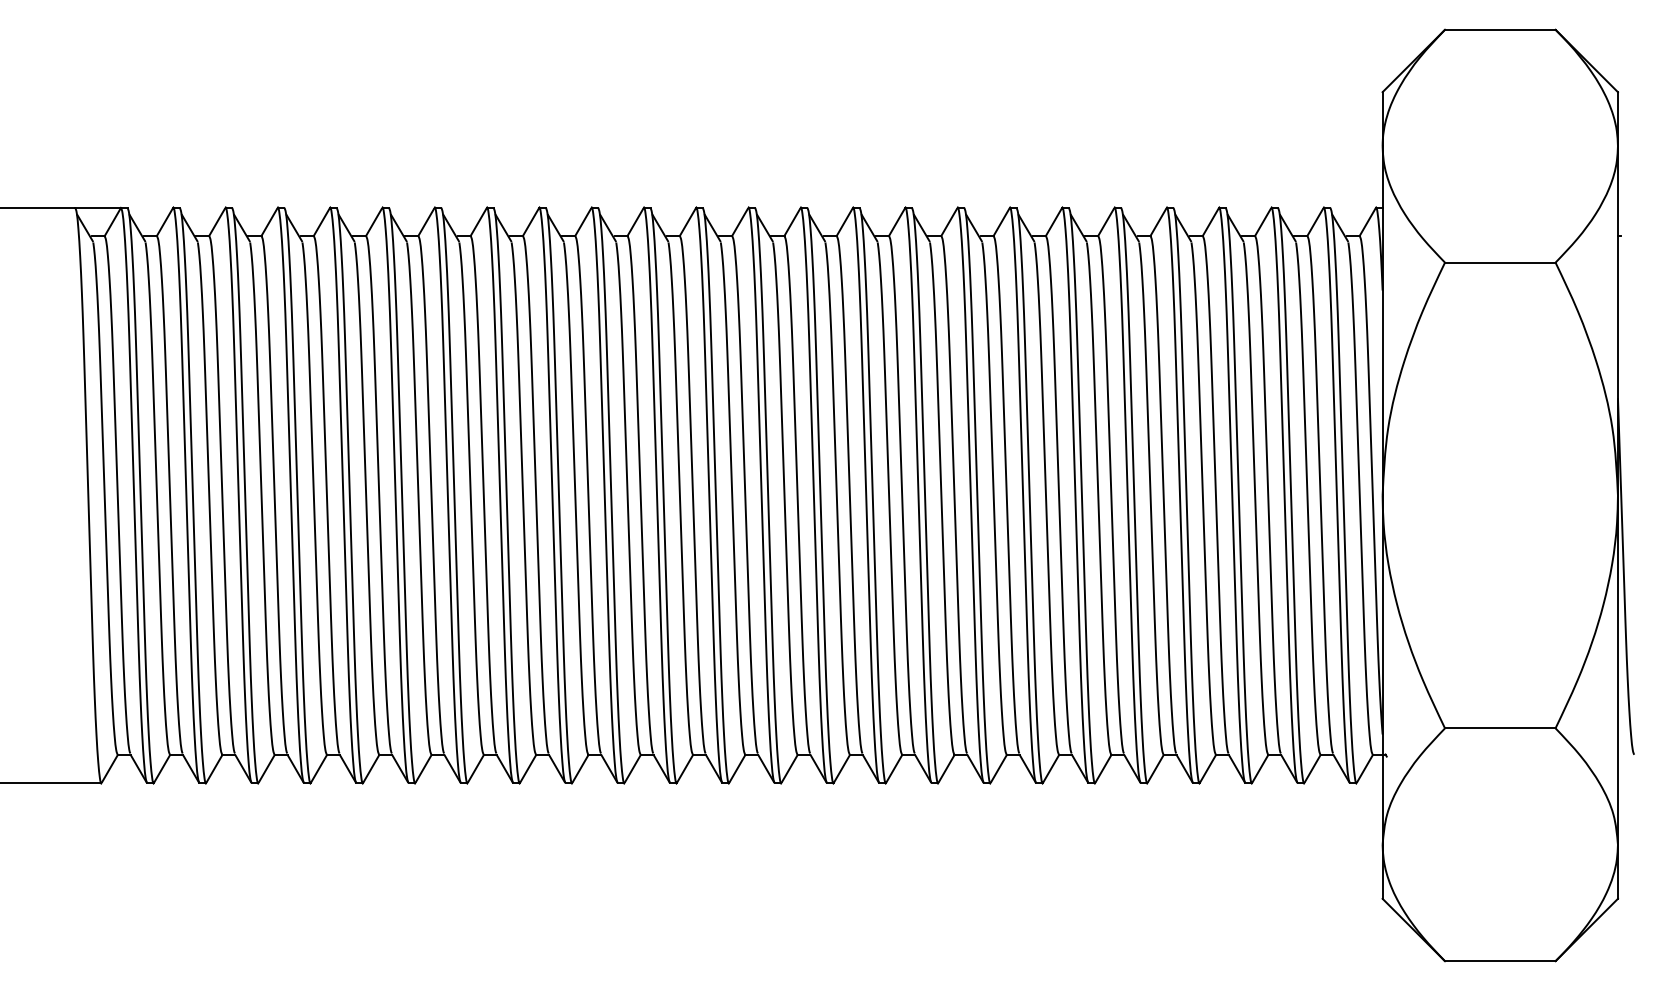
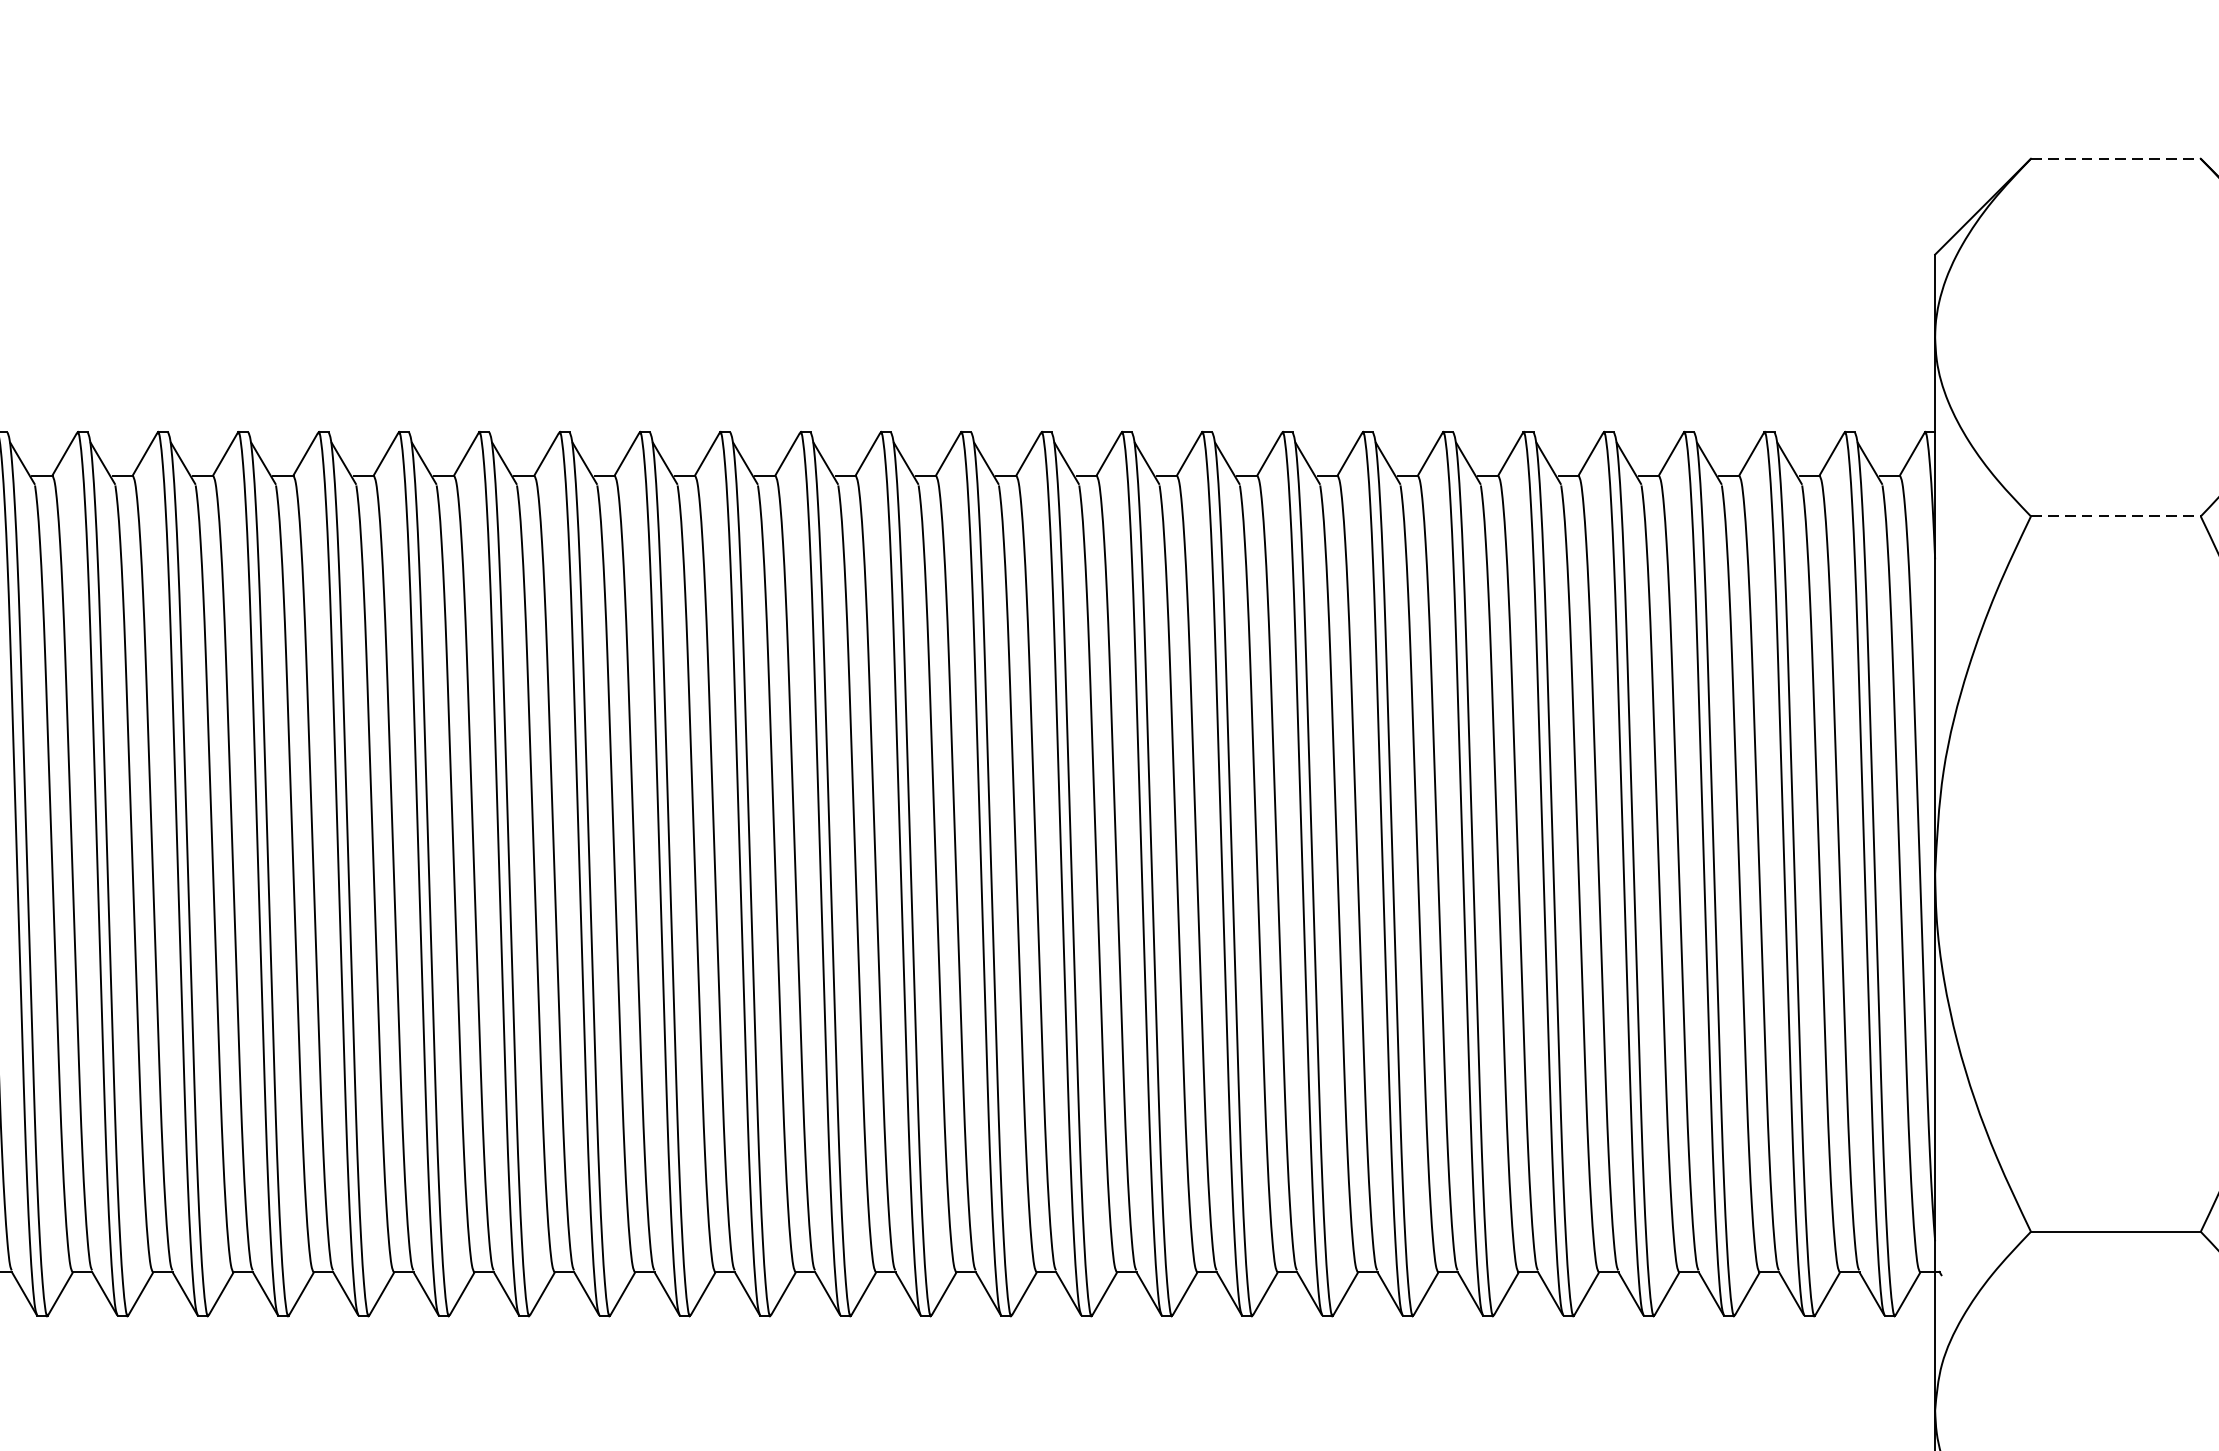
line: (1500, 29) -> (2116, 158), solid -> dashed
line: (1500, 262) -> (2116, 516), solid -> dashed

